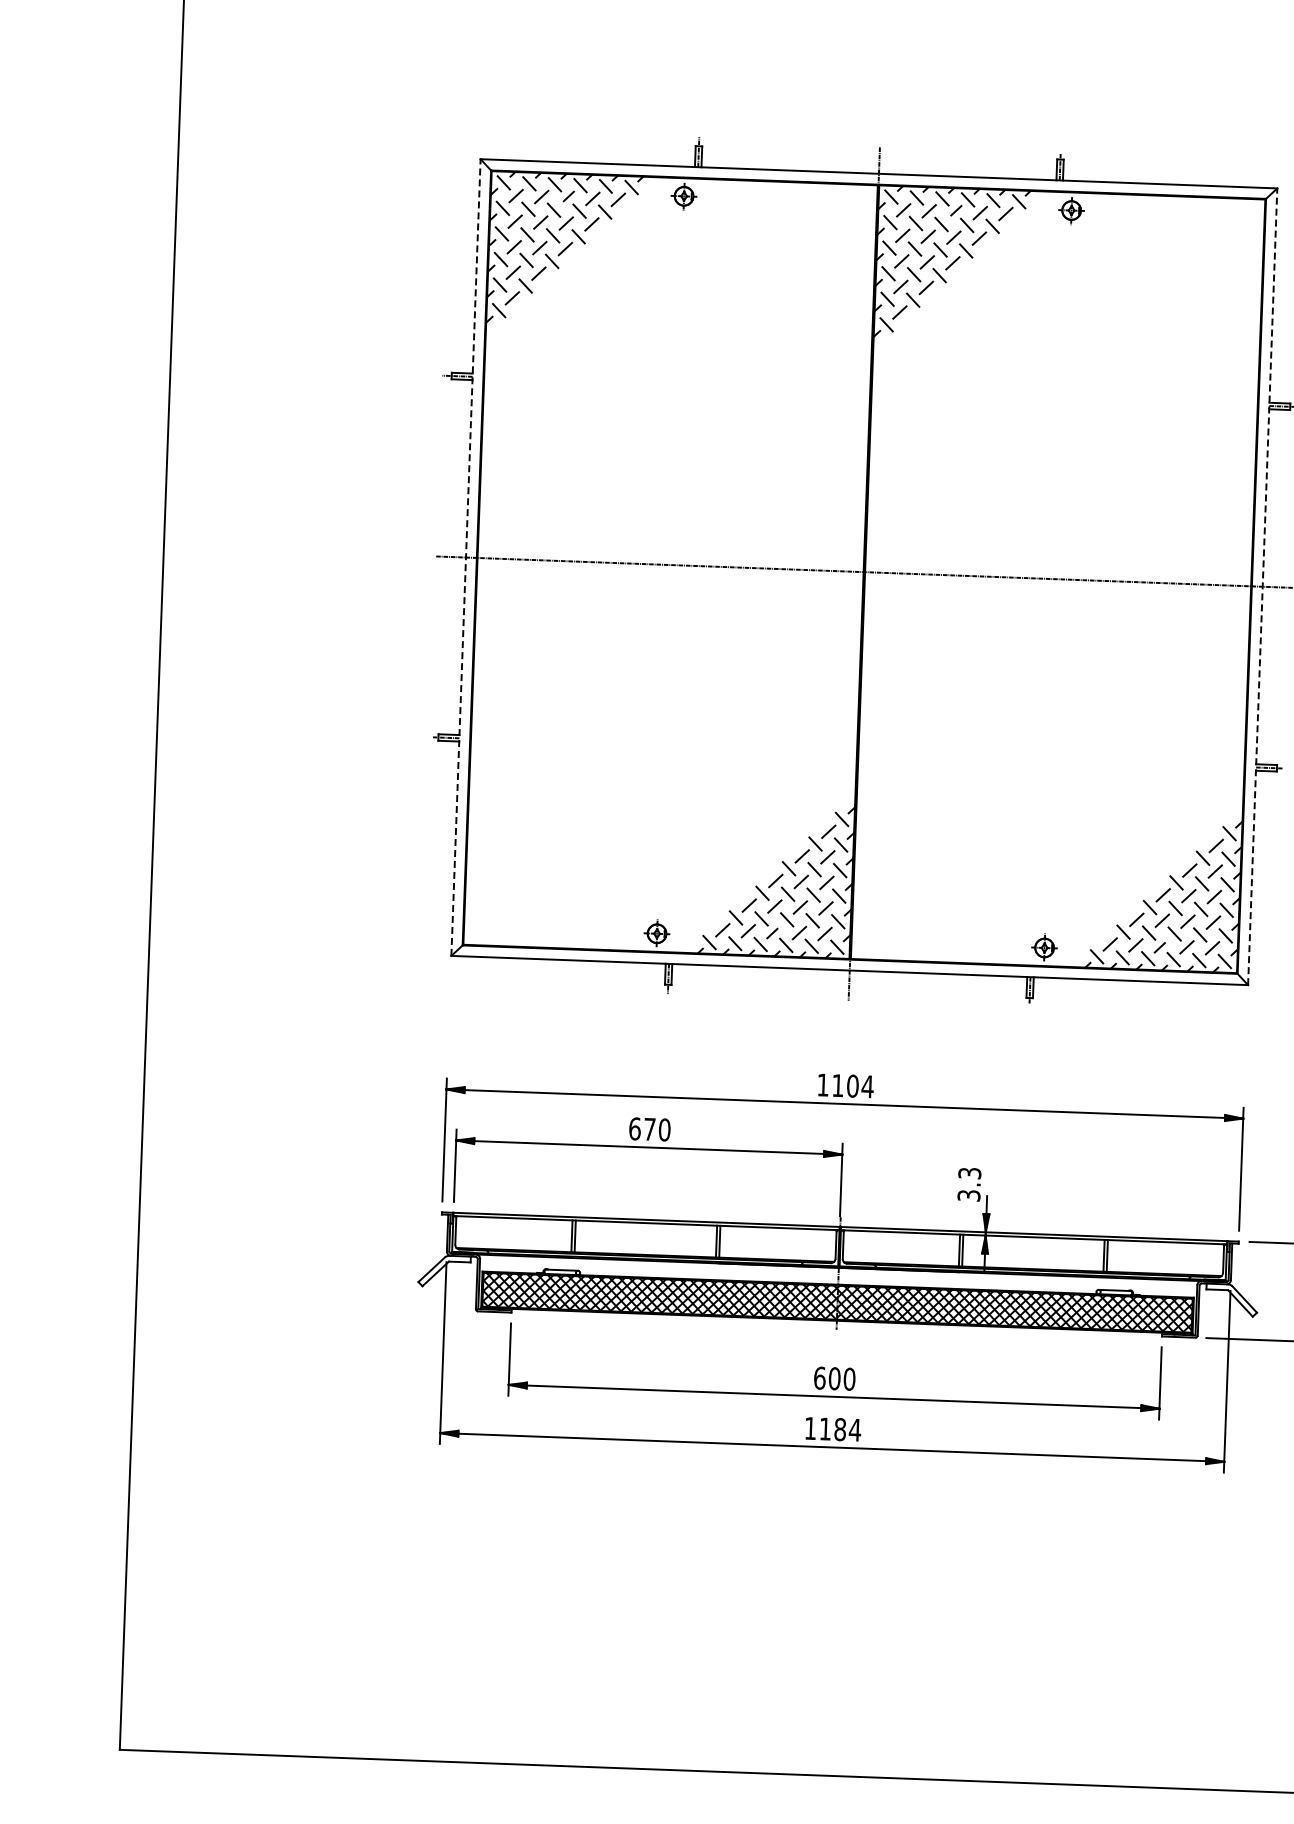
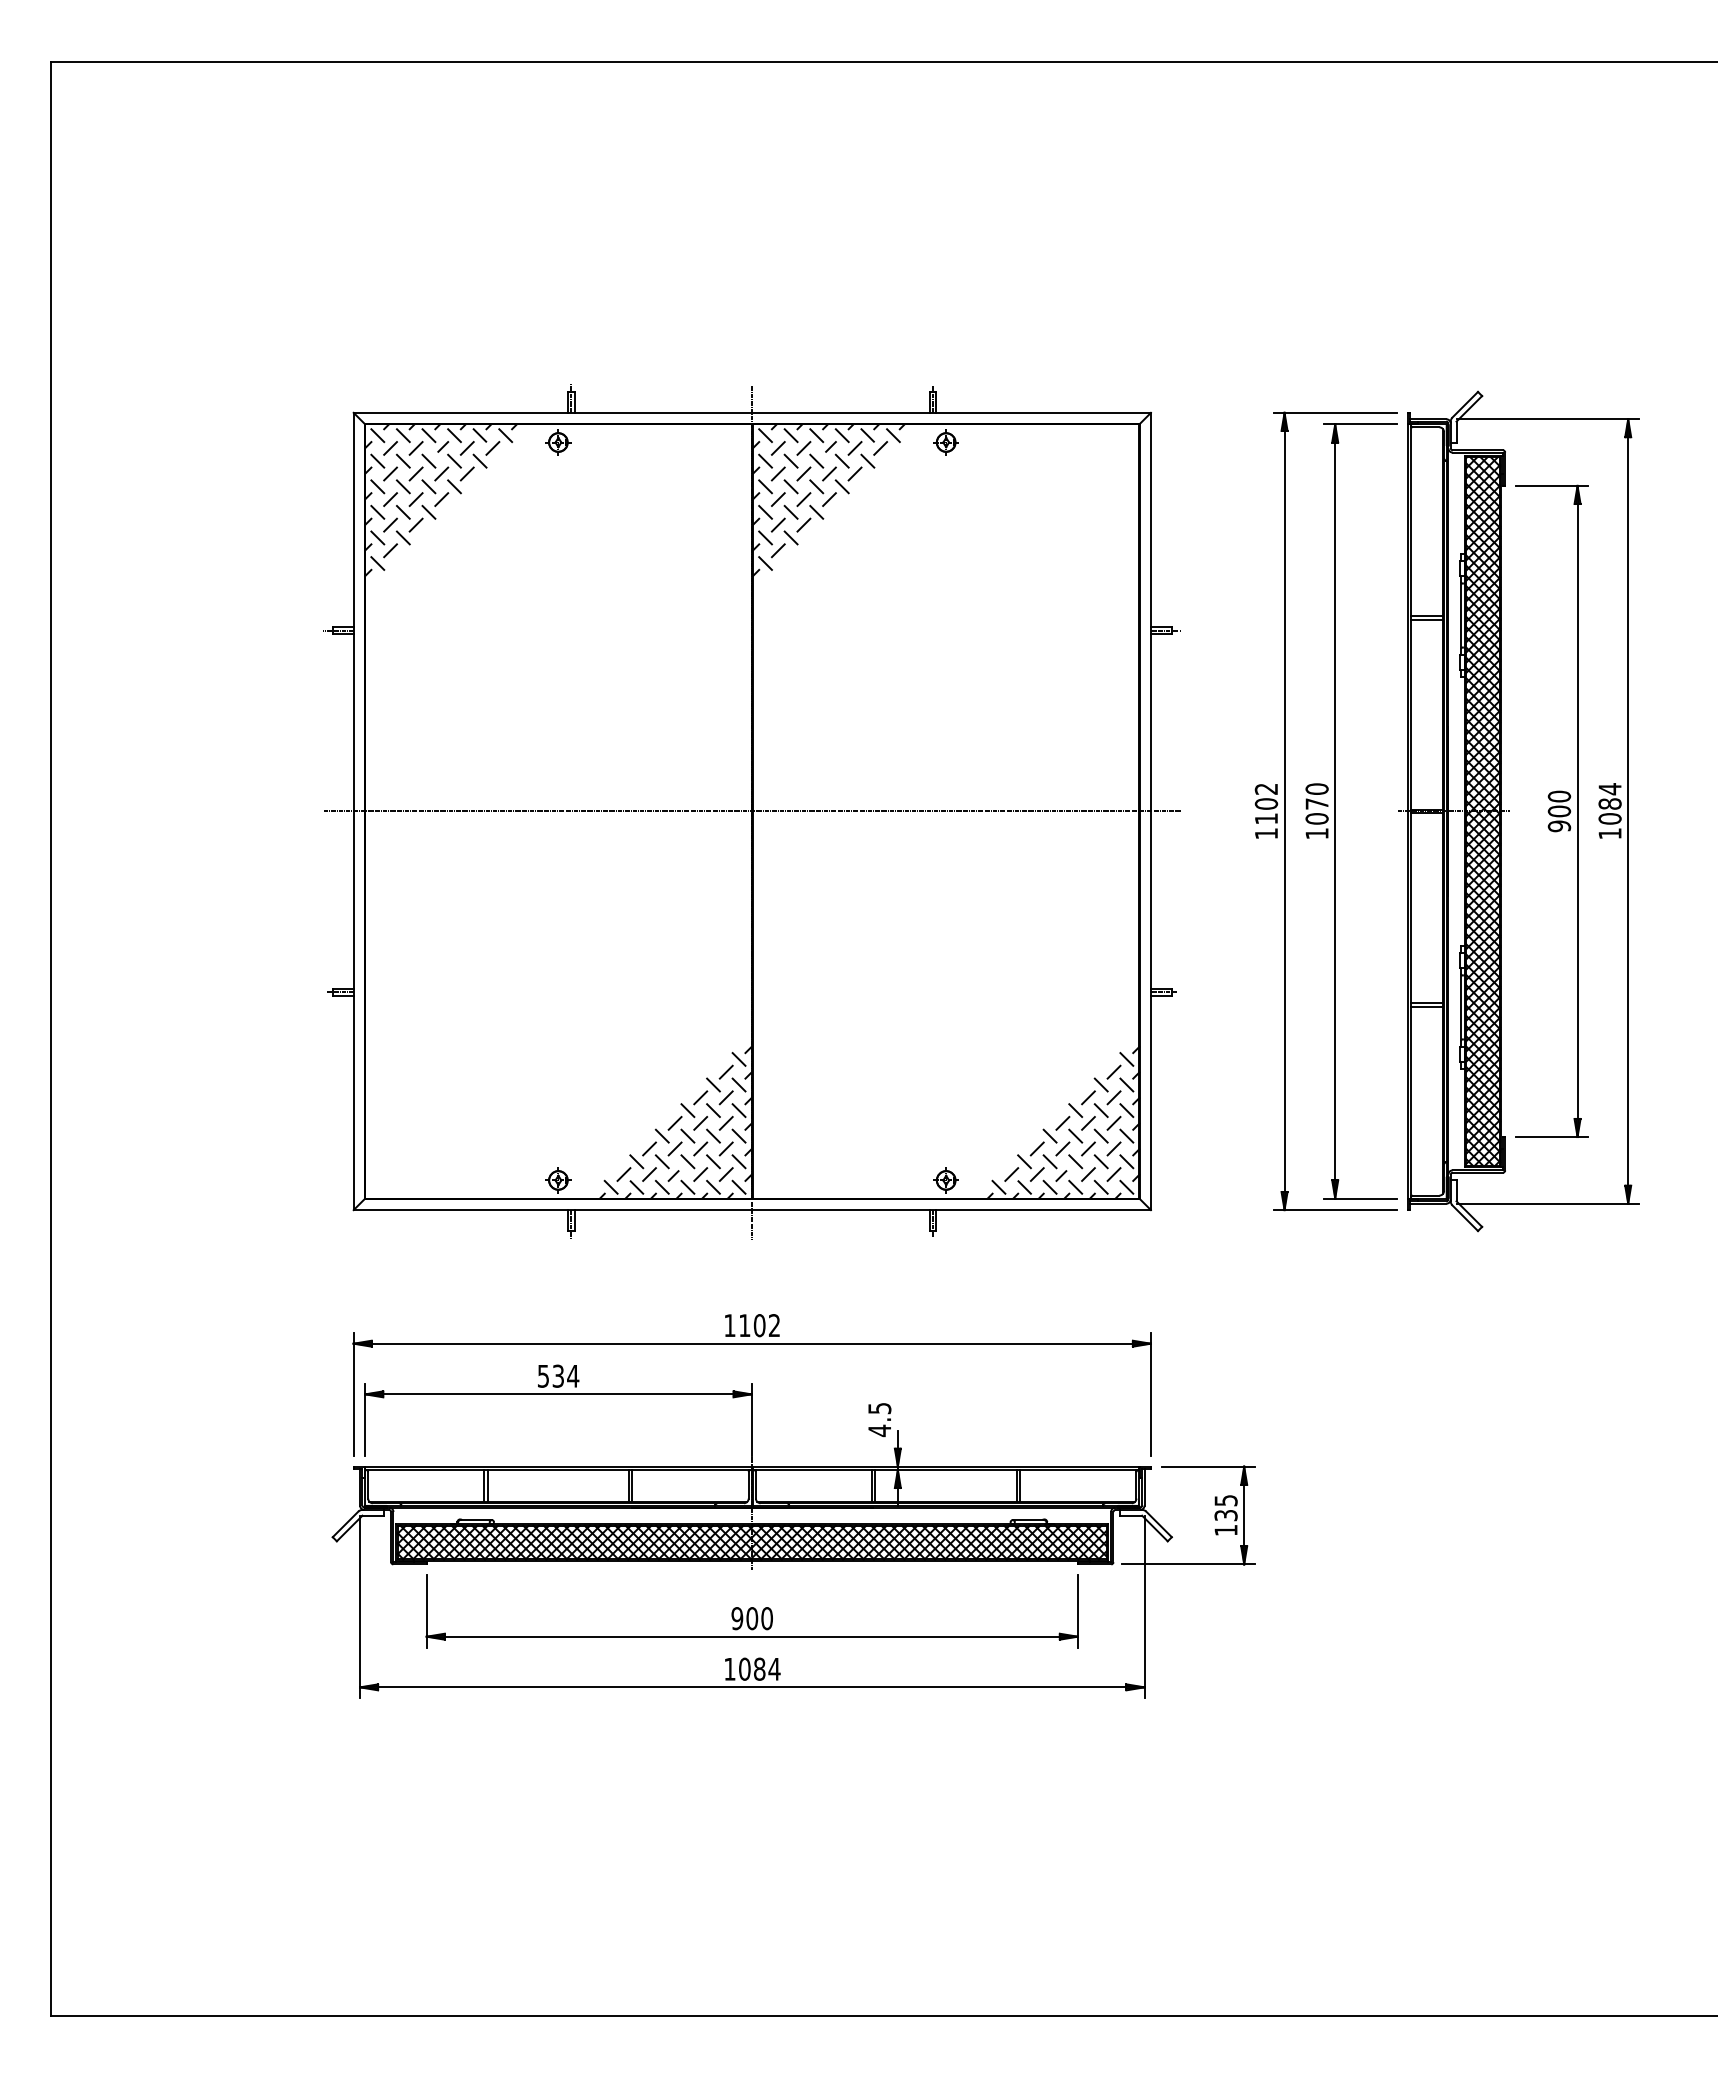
line: (465, 557) -> (353, 811), dashed -> solid
line: (1262, 586) -> (1150, 811), dashed -> solid
text: (867, 1086) -> (774, 1325), 1104 -> 1102
text: (650, 1128) -> (558, 1375), 670 -> 534
text: (969, 1185) -> (879, 1420), 3.3 -> 4.5
text: (819, 1378) -> (737, 1618), 600 -> 900
text: (825, 1428) -> (744, 1668), 1184 -> 1084

